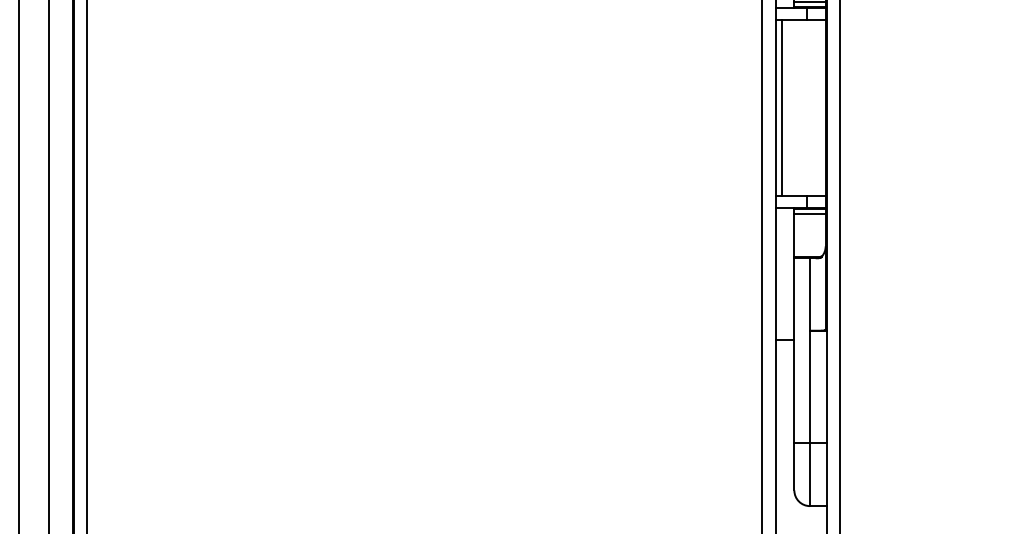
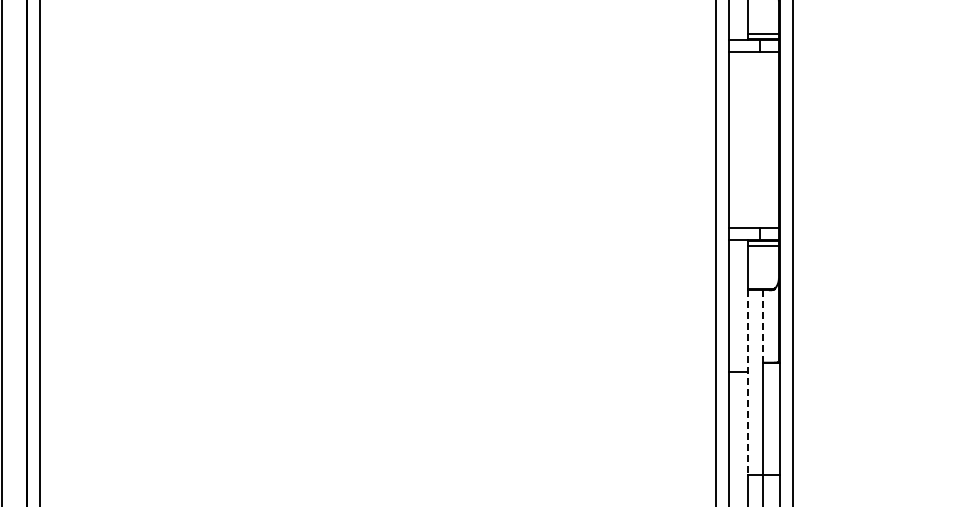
line: (782, 107) -> (735, 139), removed
line: (810, 294) -> (763, 326), solid -> dashed
line: (794, 350) -> (747, 382), solid -> dashed

